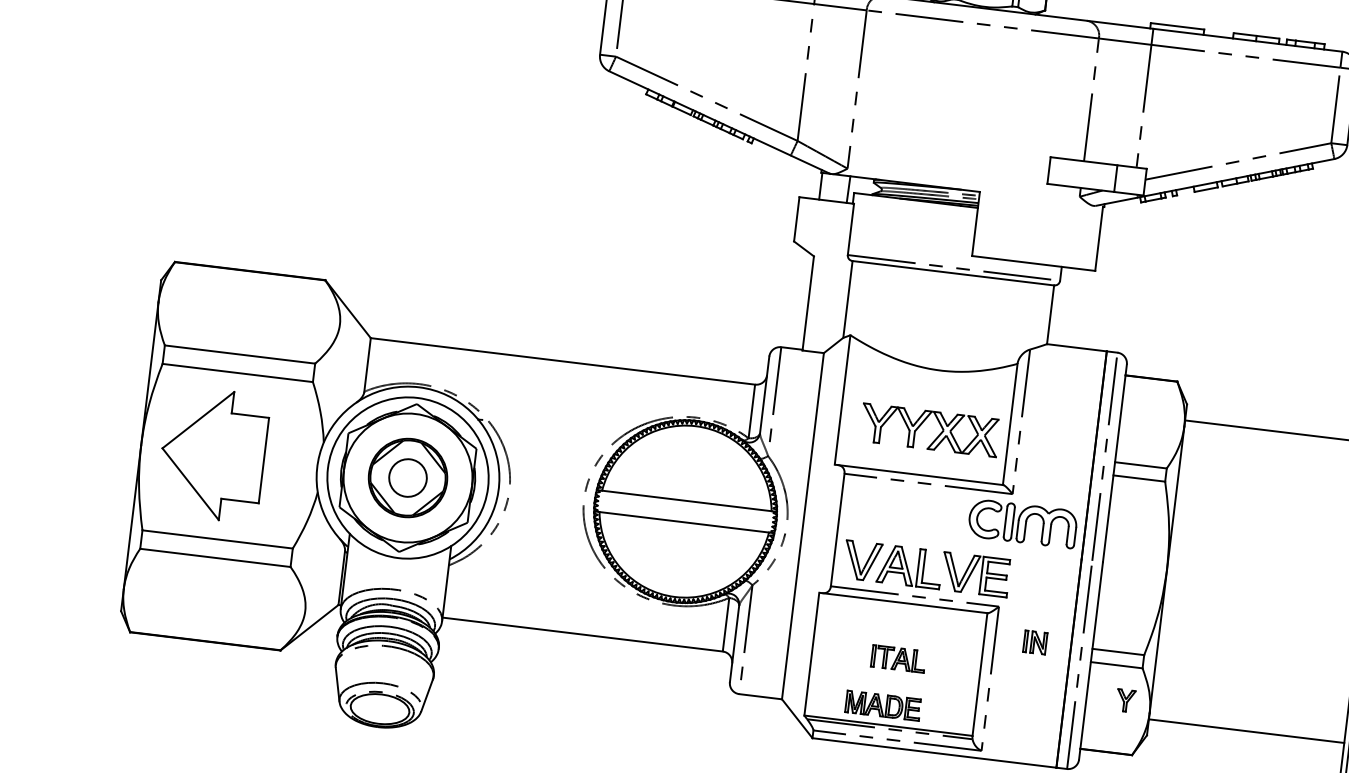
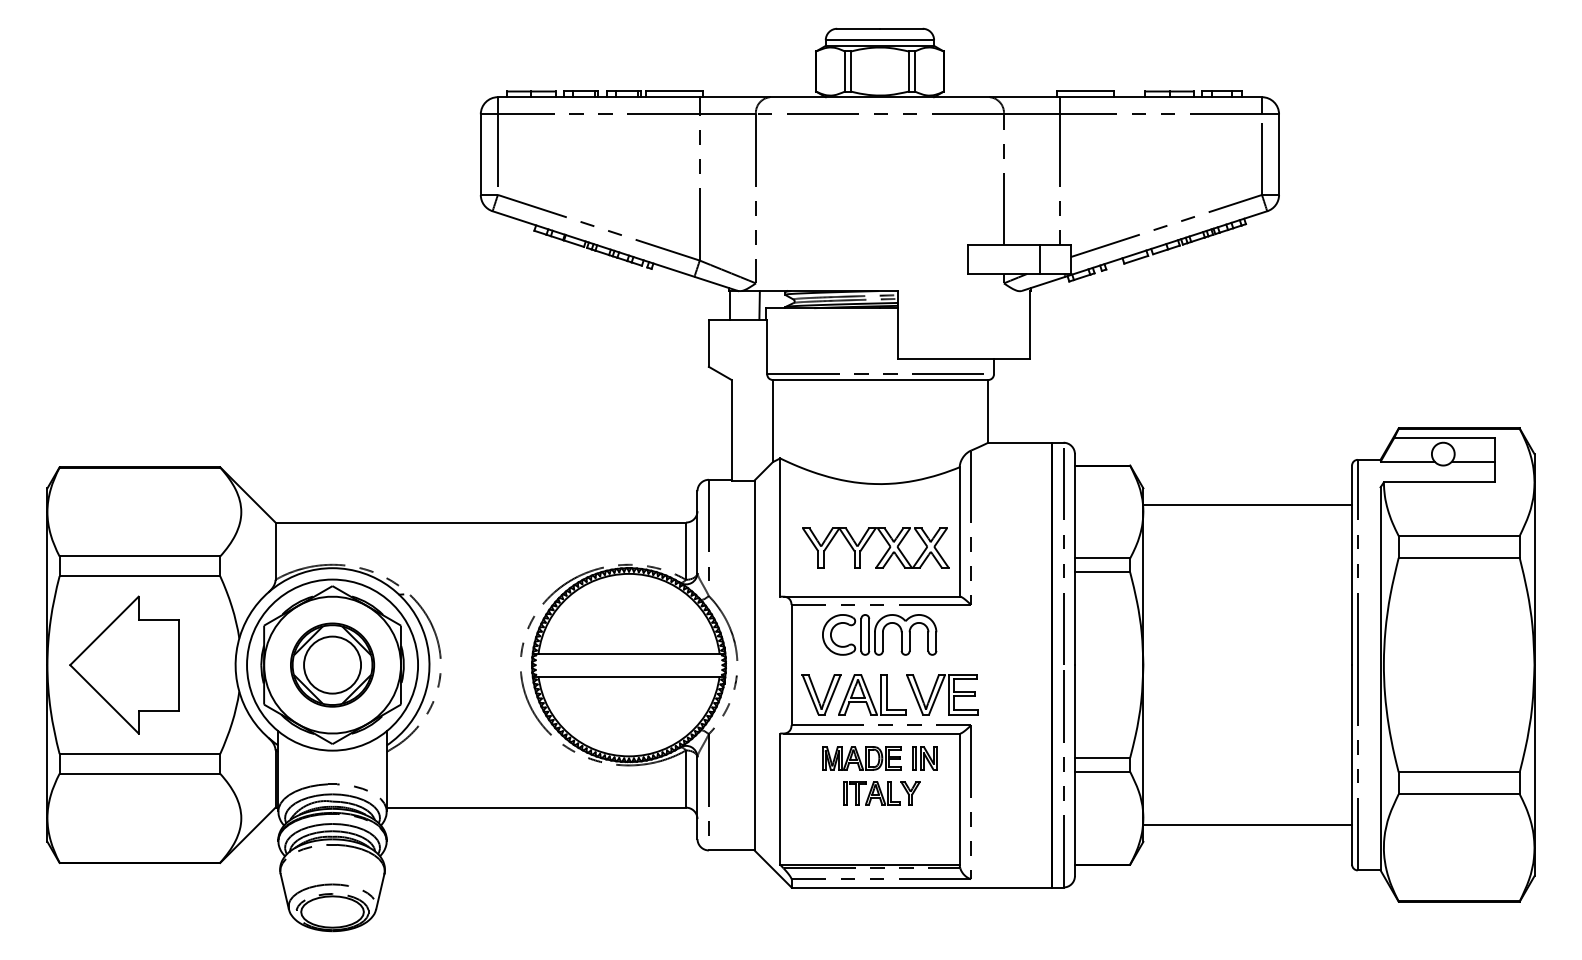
circle: (408, 477) -> (332, 664), size x1.43
part: (1022, 523) -> (879, 634), moved
part: (1034, 642) -> (924, 758), moved
part: (1125, 701) -> (910, 793), moved
part: (882, 705) -> (861, 758), moved

